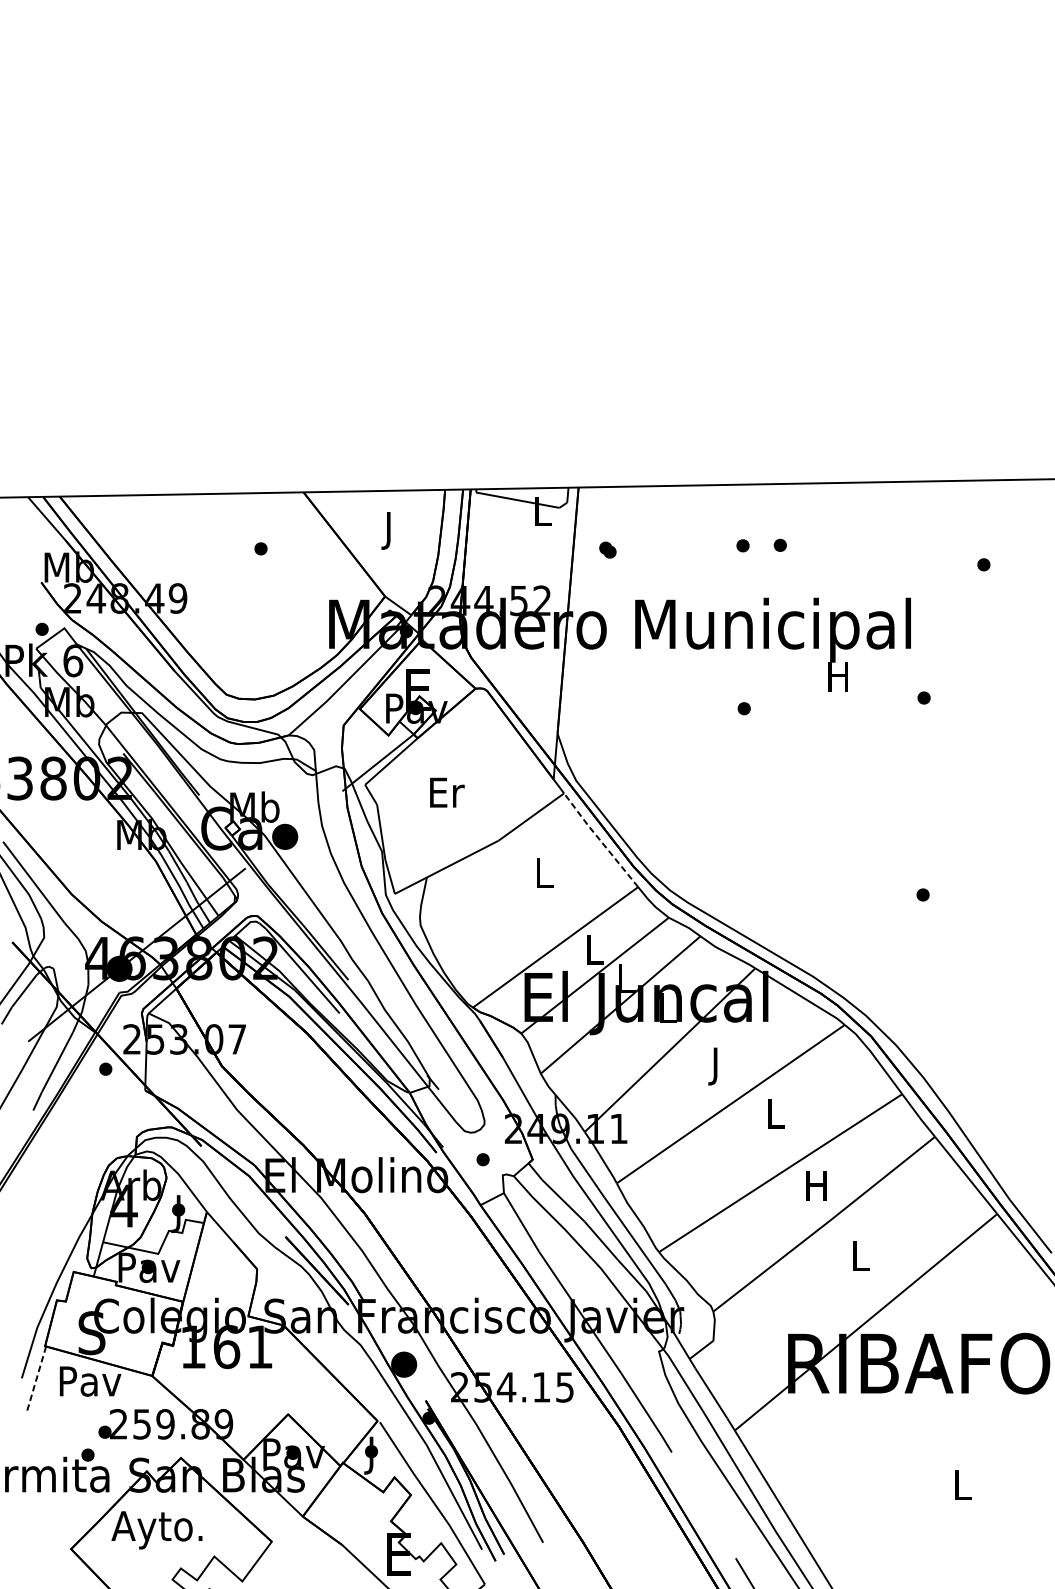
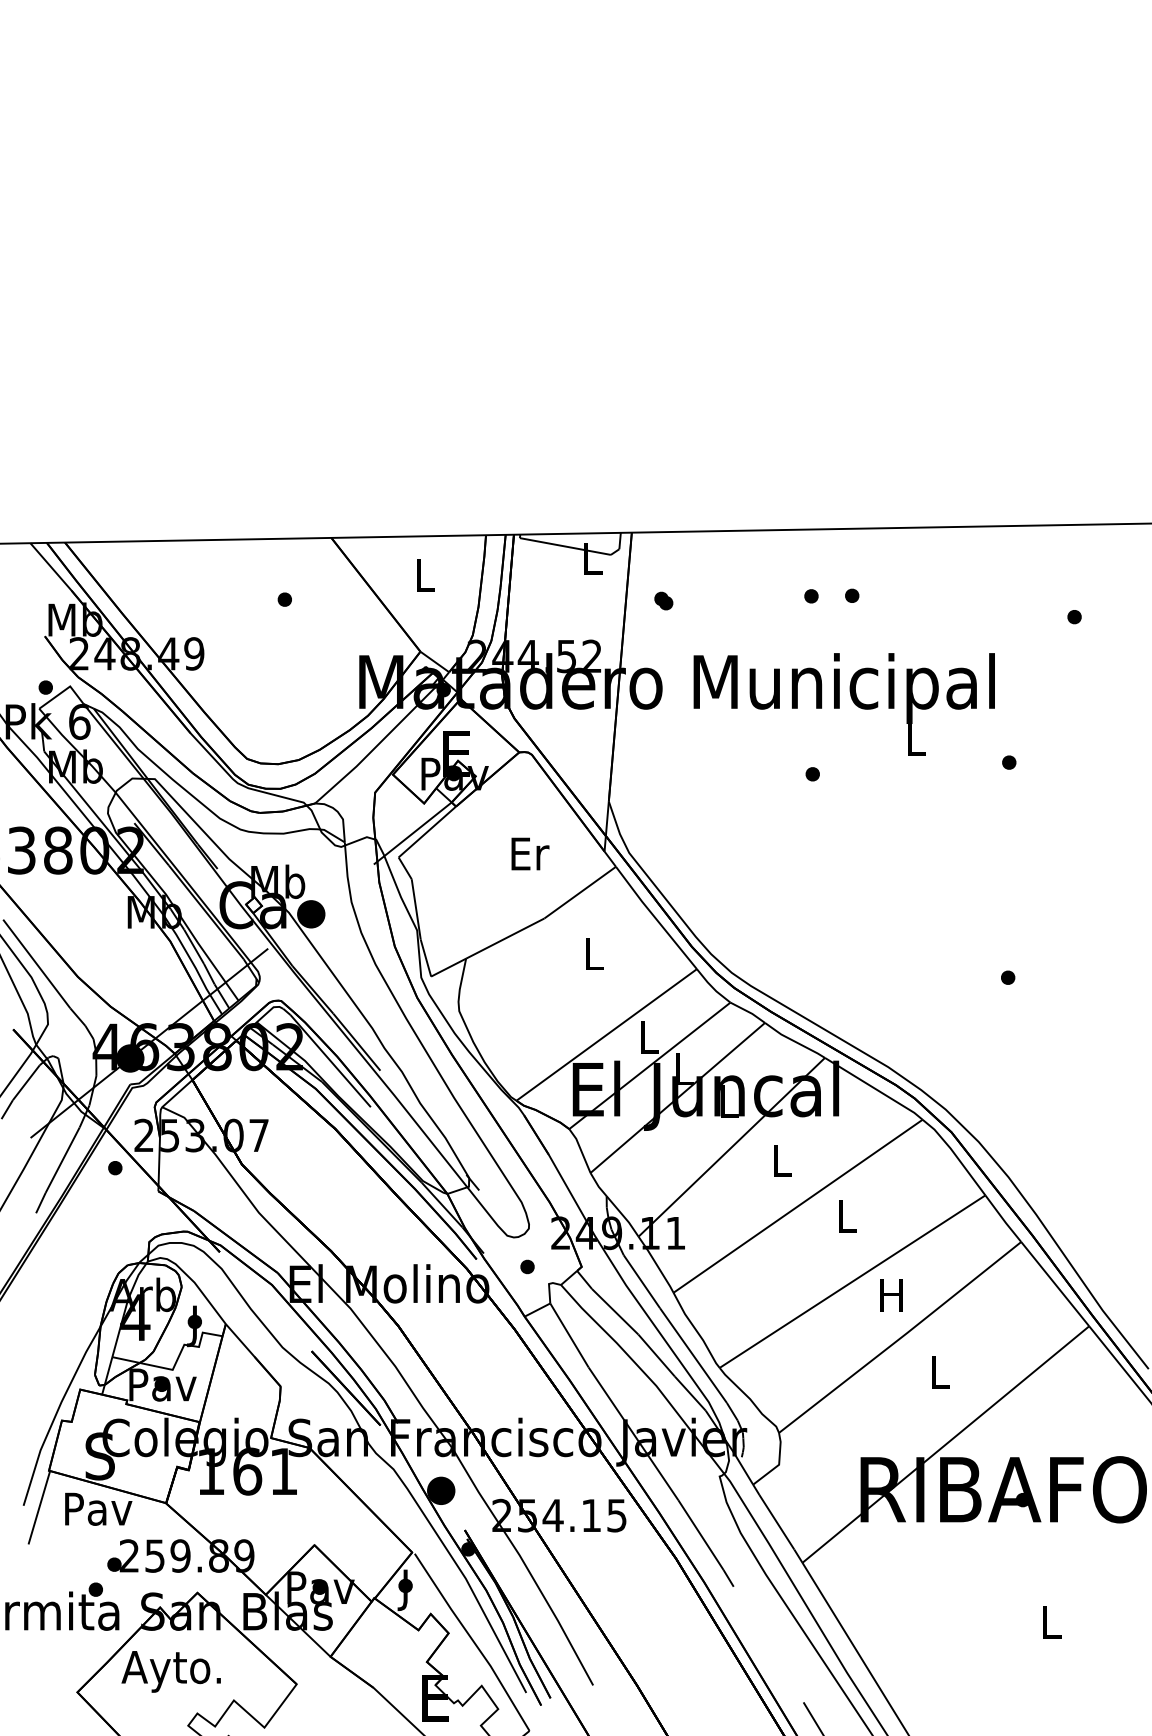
text: (389, 530) -> (425, 579), J -> L
text: (838, 676) -> (915, 739), H -> L
text: (447, 792) -> (530, 853), moved
line: (600, 839) -> (655, 917), dashed -> solid
text: (716, 1065) -> (782, 1164), J -> L
line: (36, 1380) -> (39, 1508), dashed -> solid

